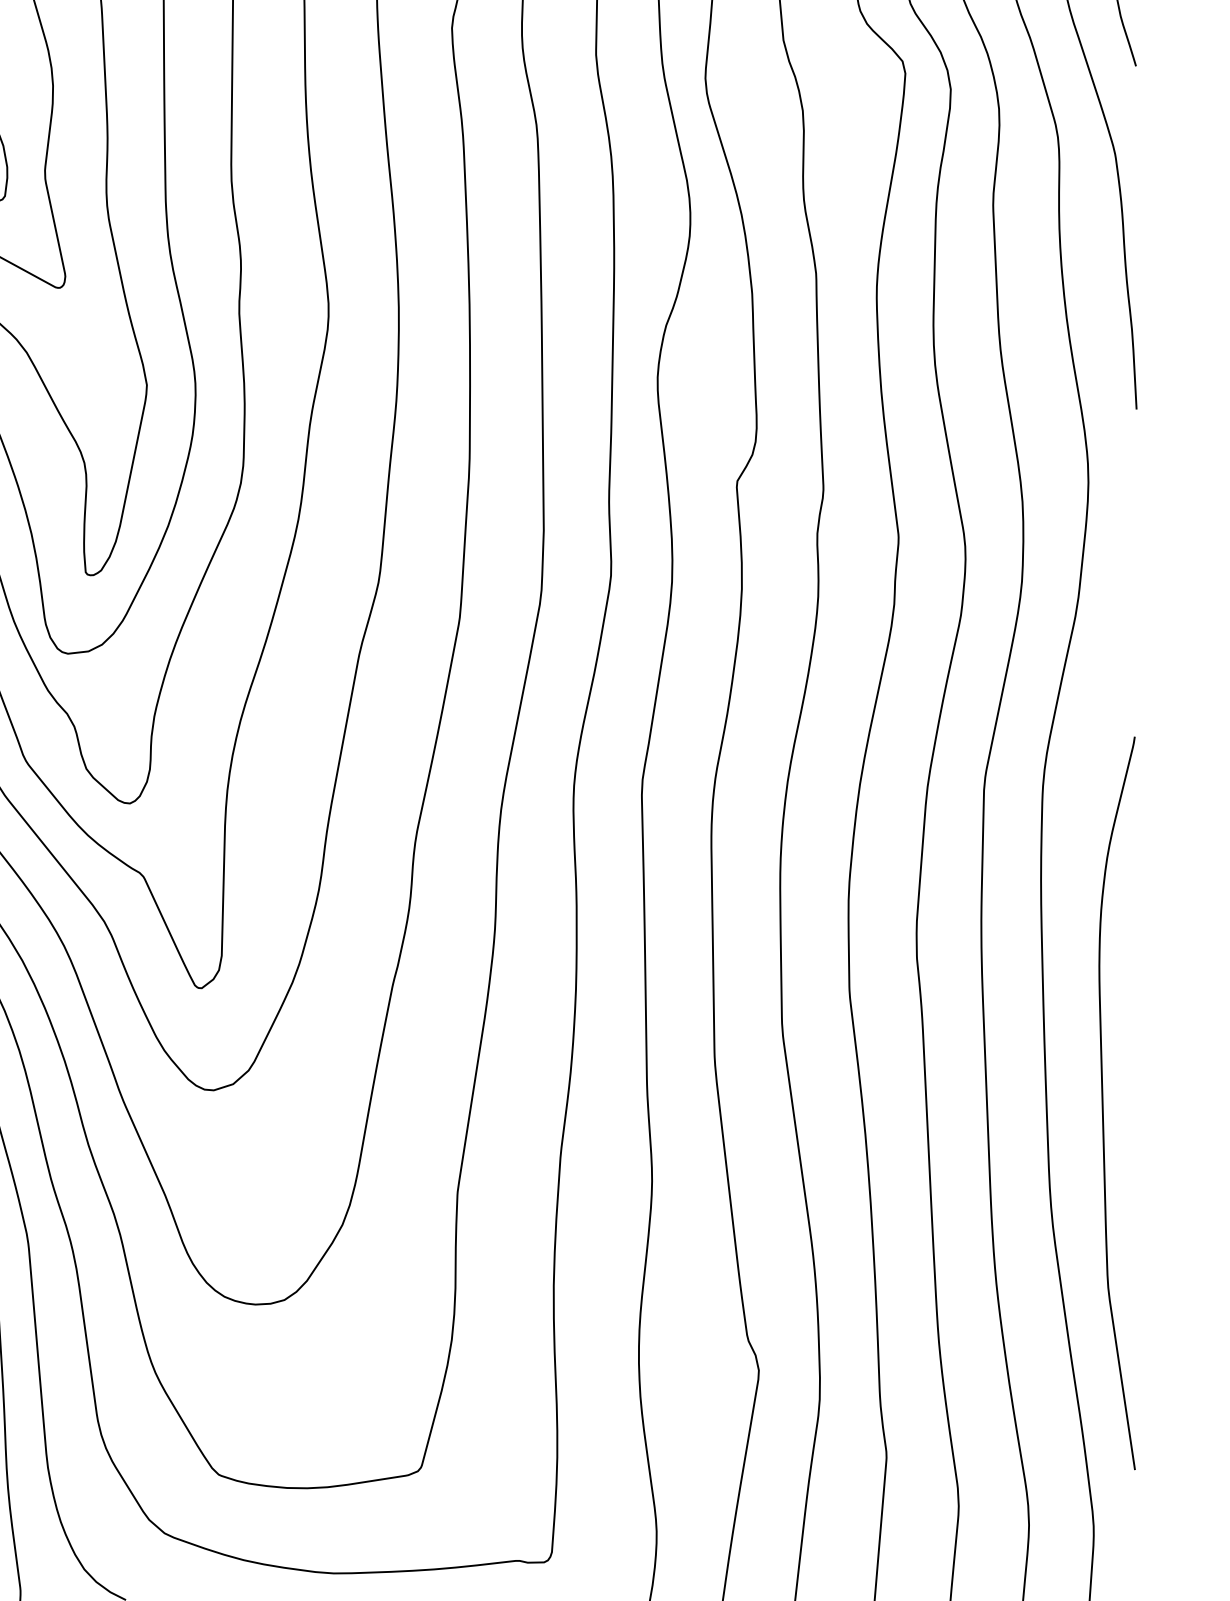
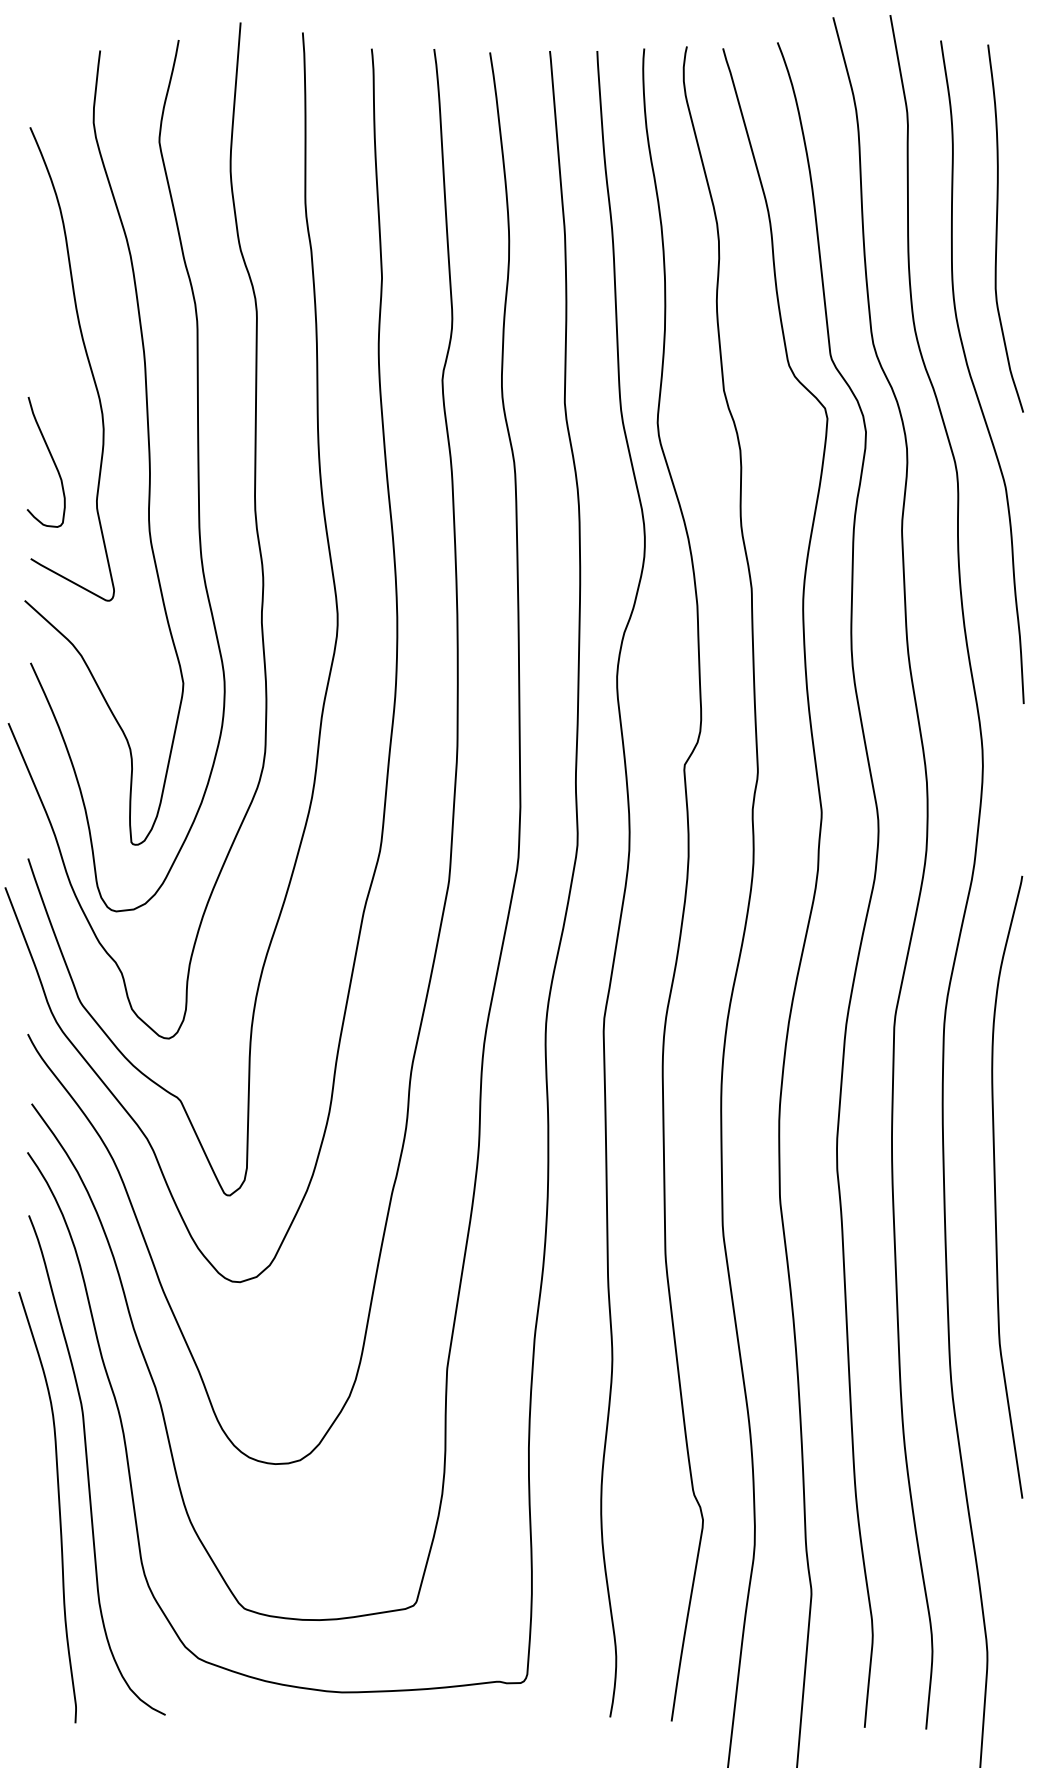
curve: (1103, 1102) -> (995, 1186), moved

